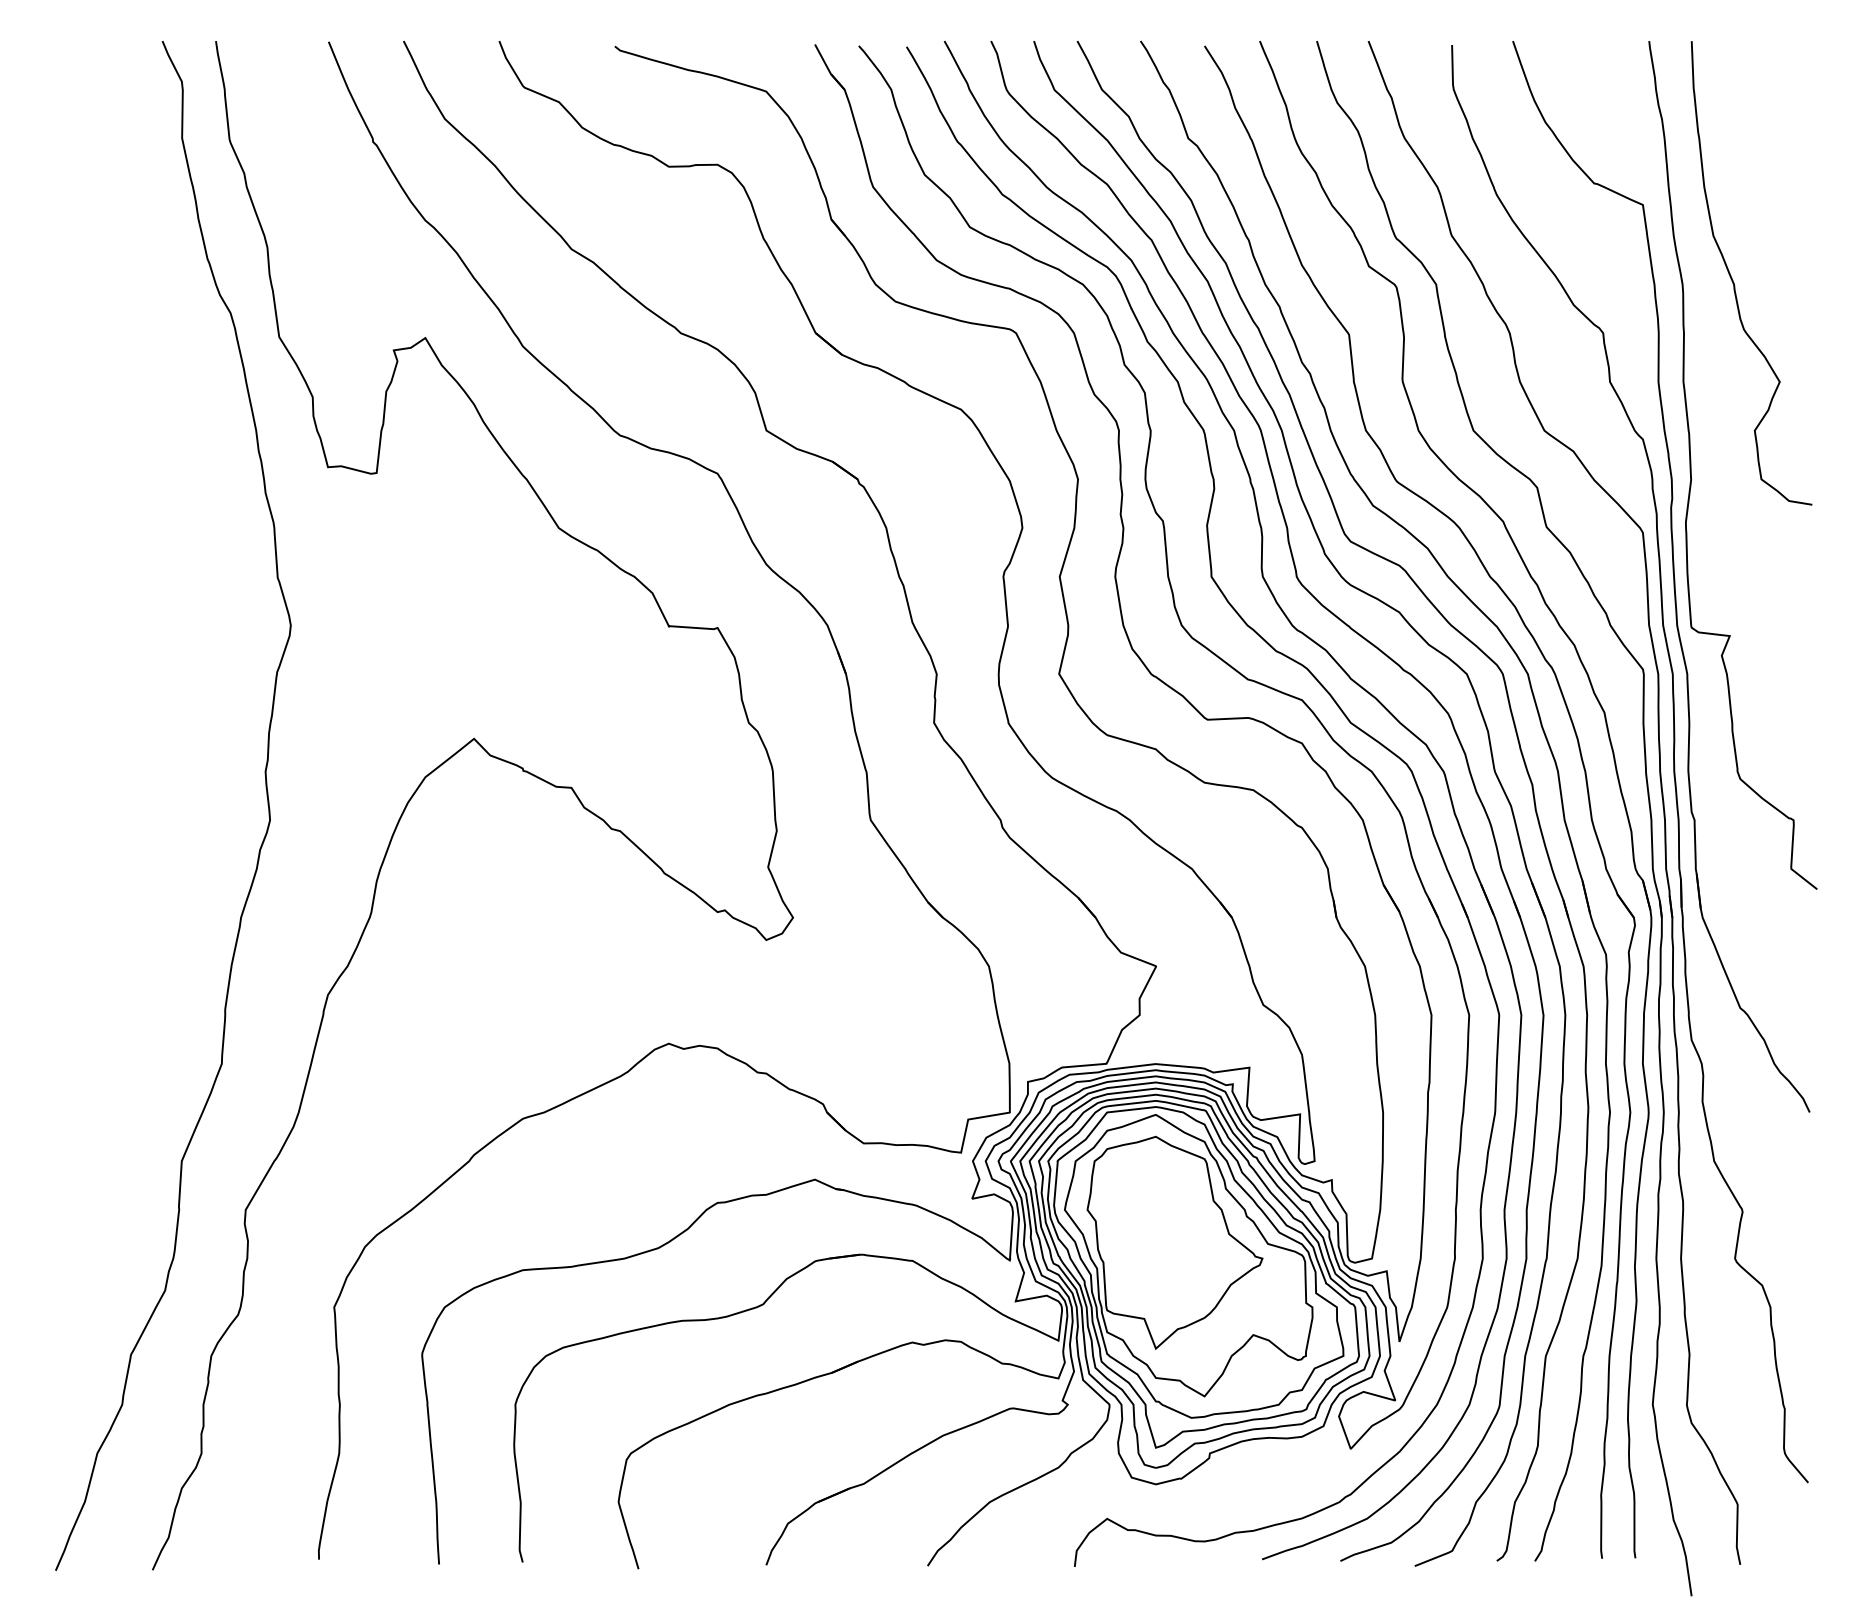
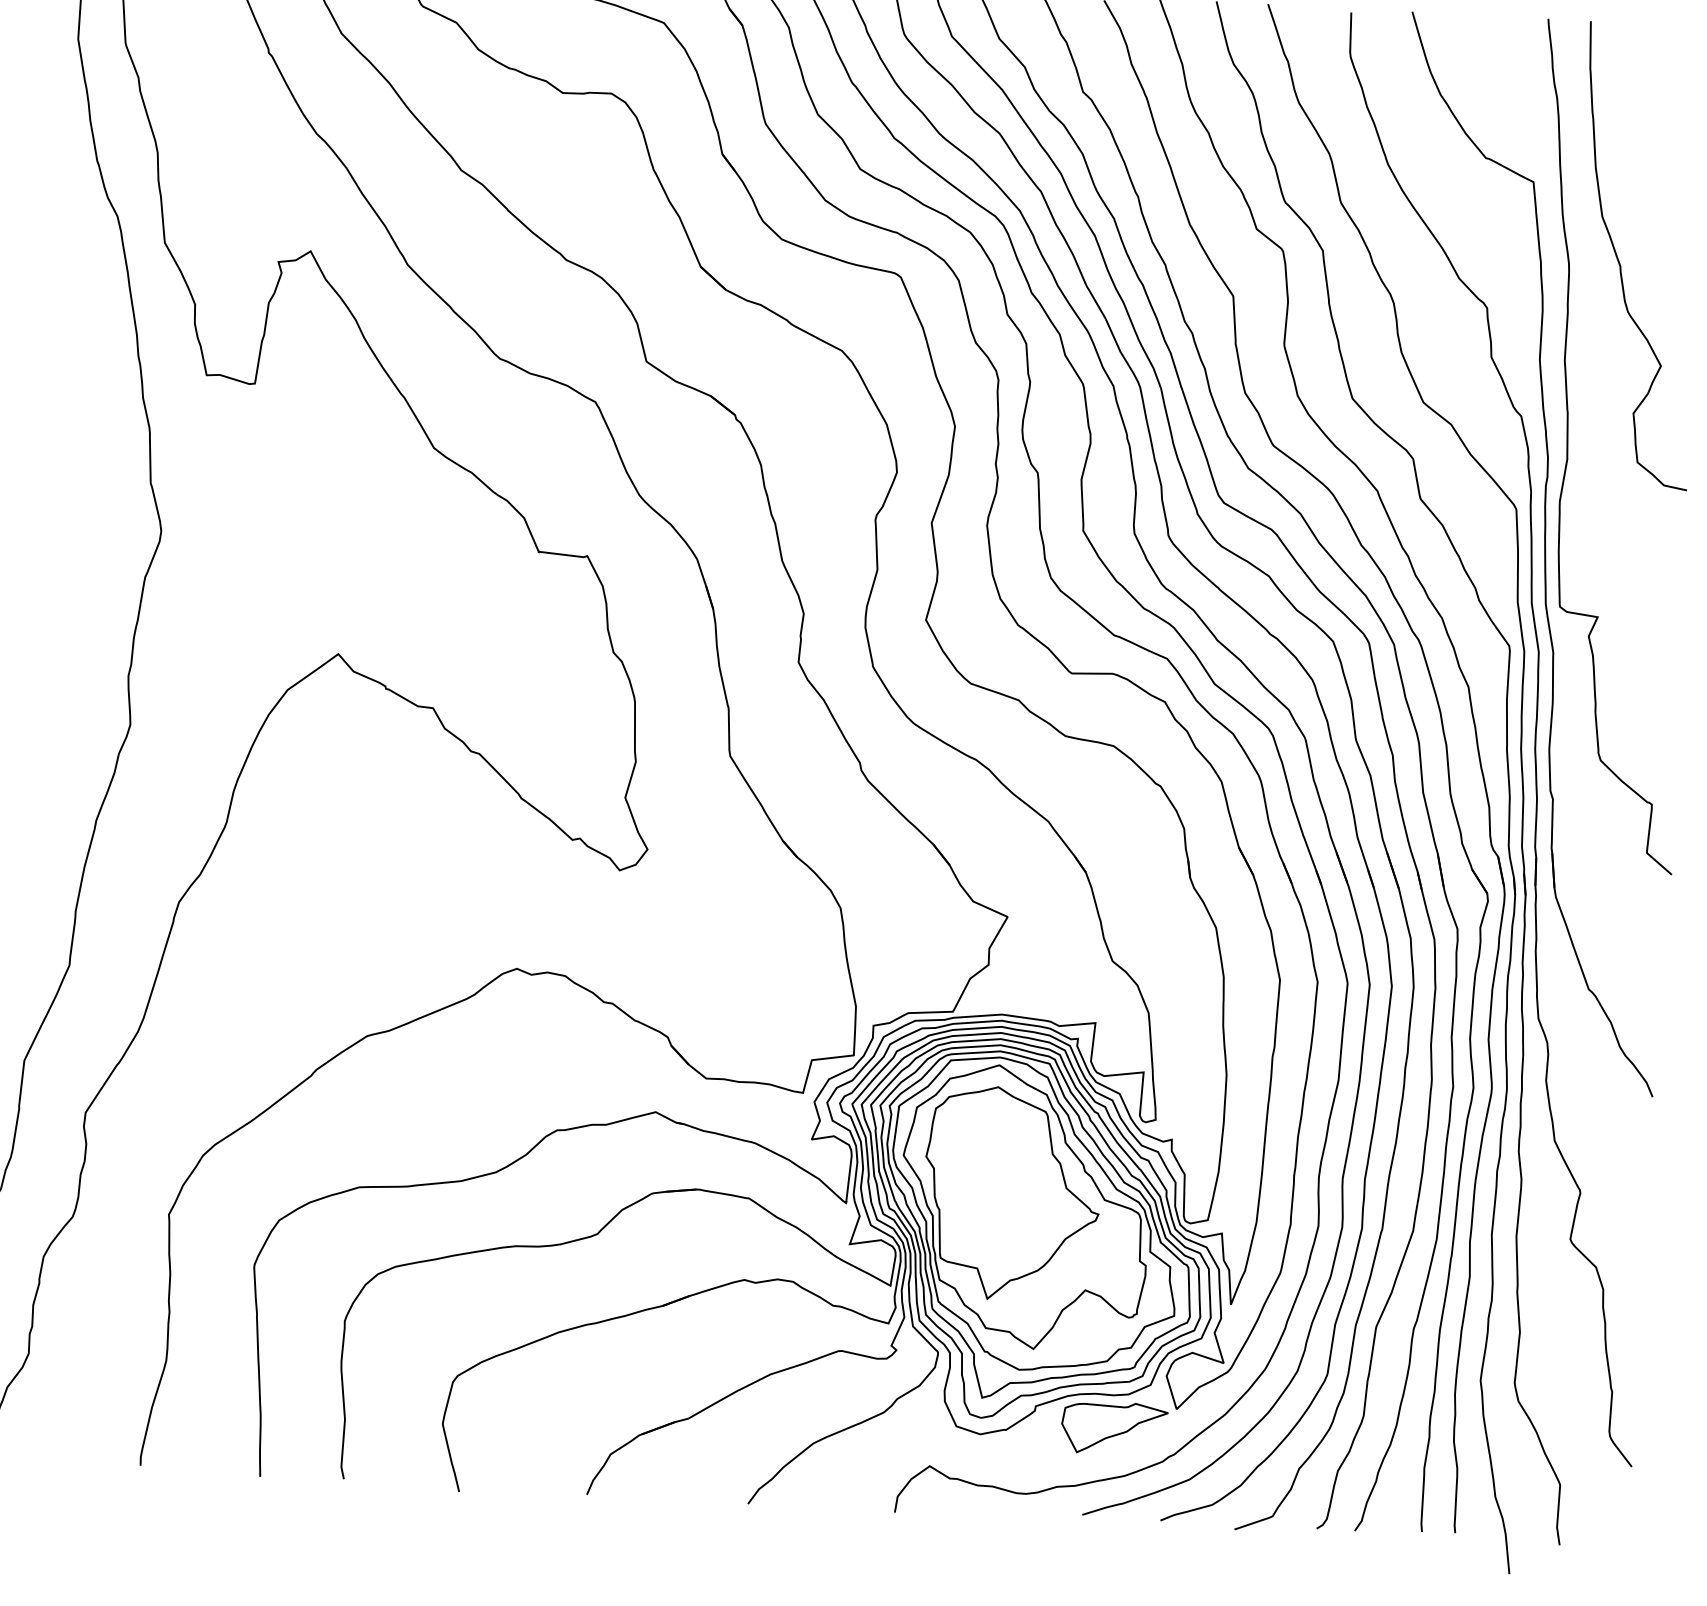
part: (1289, 1471) -> (1114, 1428), added

